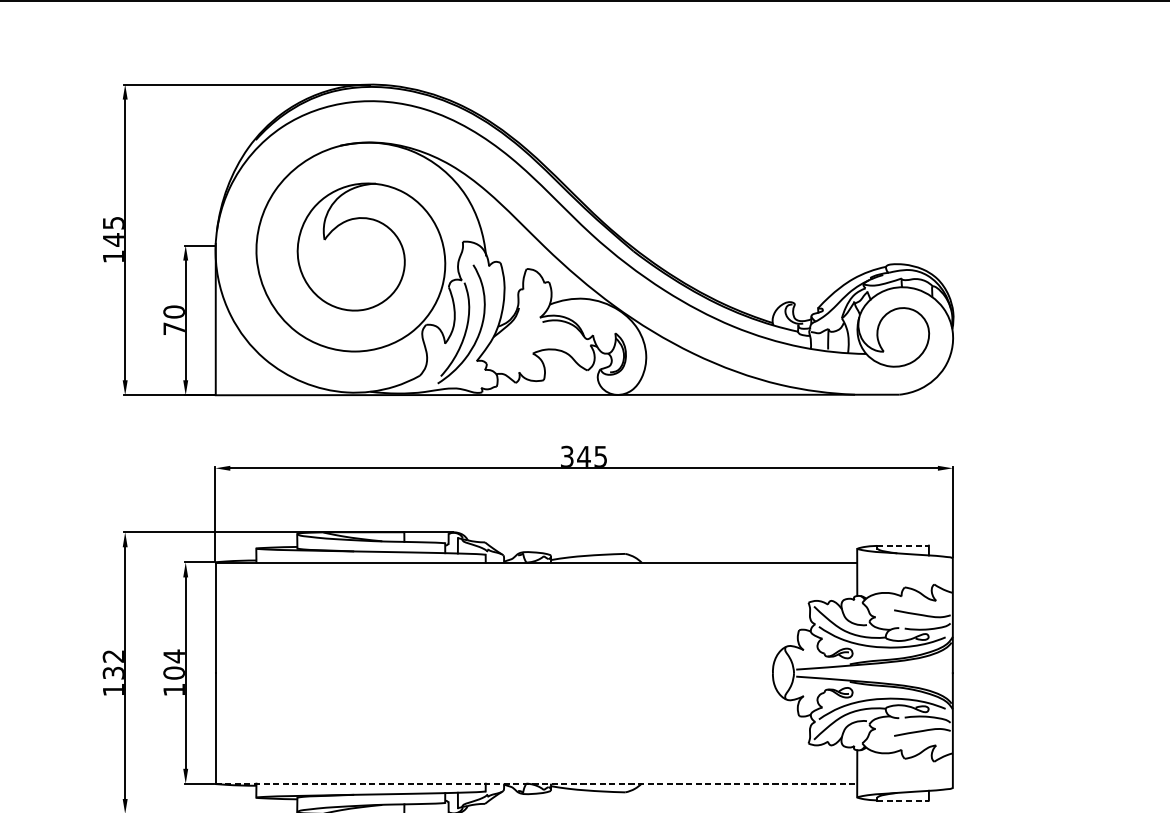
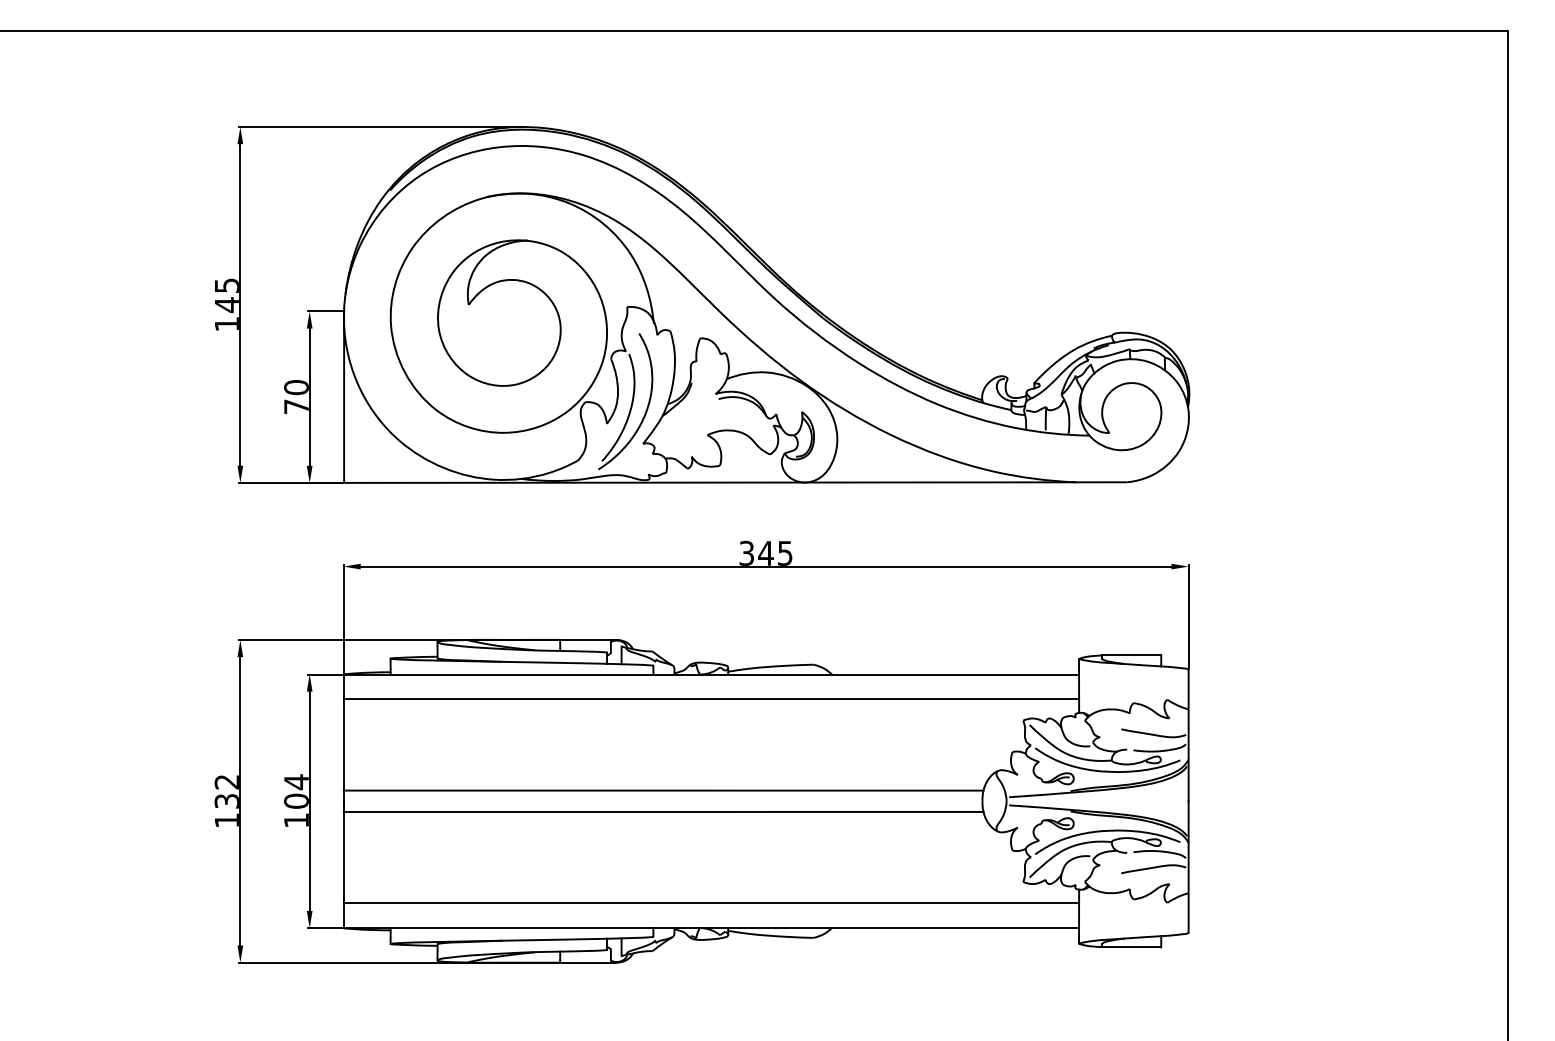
line: (902, 545) -> (1131, 655), dashed -> solid
line: (536, 584) -> (711, 699), added
line: (494, 663) -> (663, 790), added
line: (494, 682) -> (663, 811), added
line: (536, 762) -> (711, 903), added
line: (536, 783) -> (711, 927), dashed -> solid
line: (902, 800) -> (1131, 947), dashed -> solid

